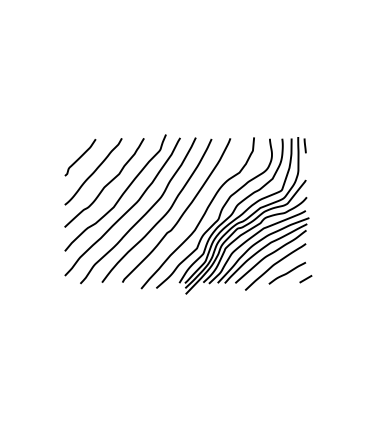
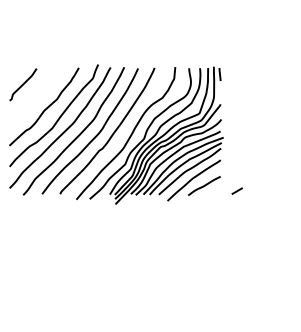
curve: (93, 171) -> (34, 96), removed
line: (305, 279) -> (236, 191), moved

